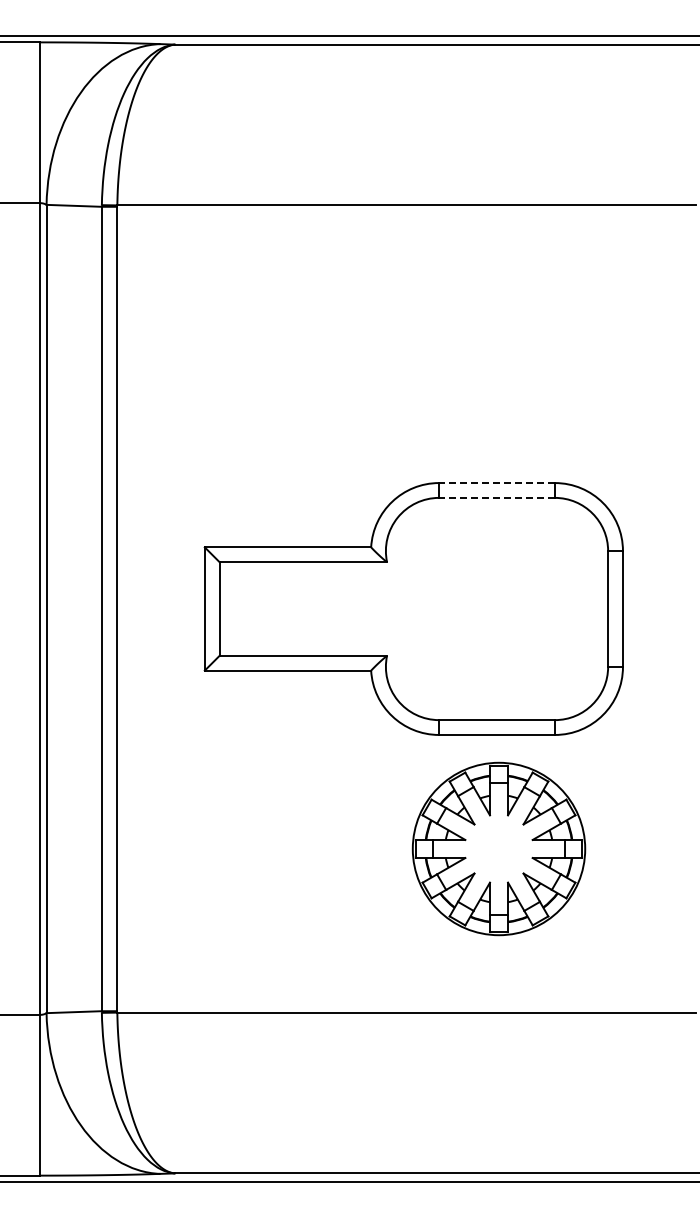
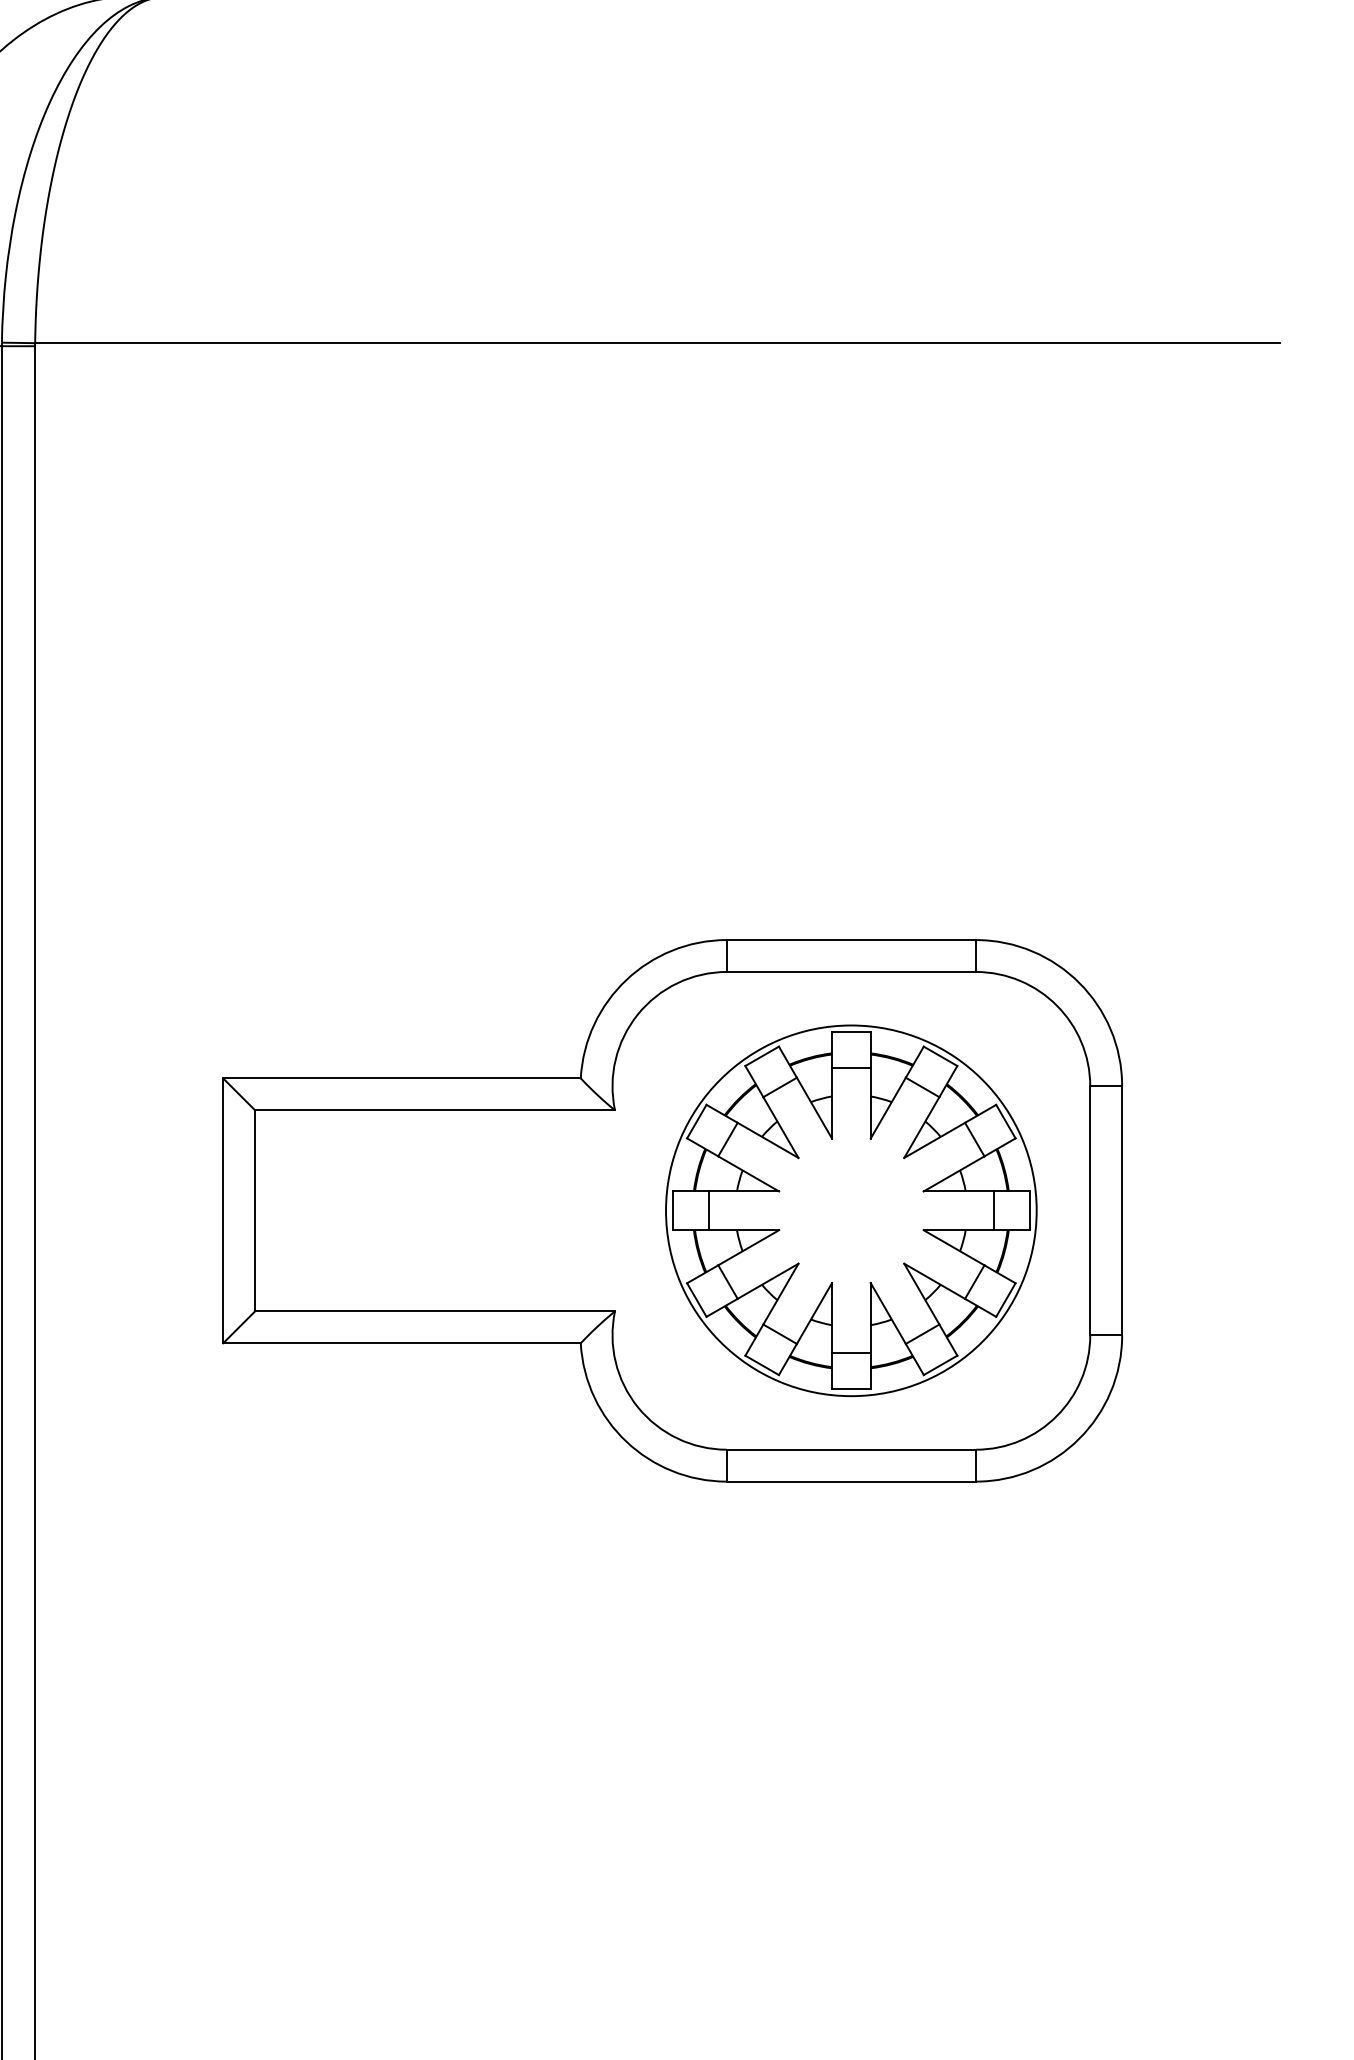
line: (497, 483) -> (852, 941), dashed -> solid
line: (497, 497) -> (852, 971), dashed -> solid
part: (498, 848) -> (850, 1209), moved

